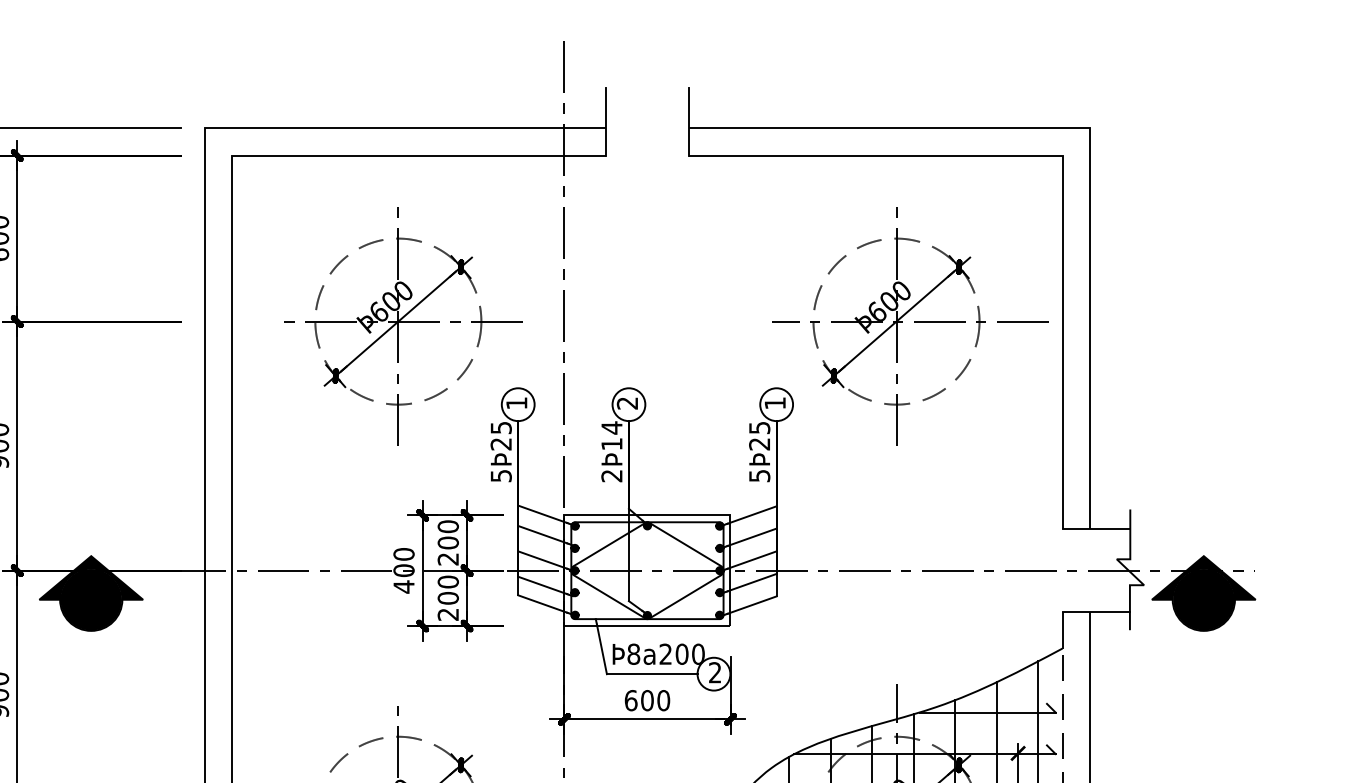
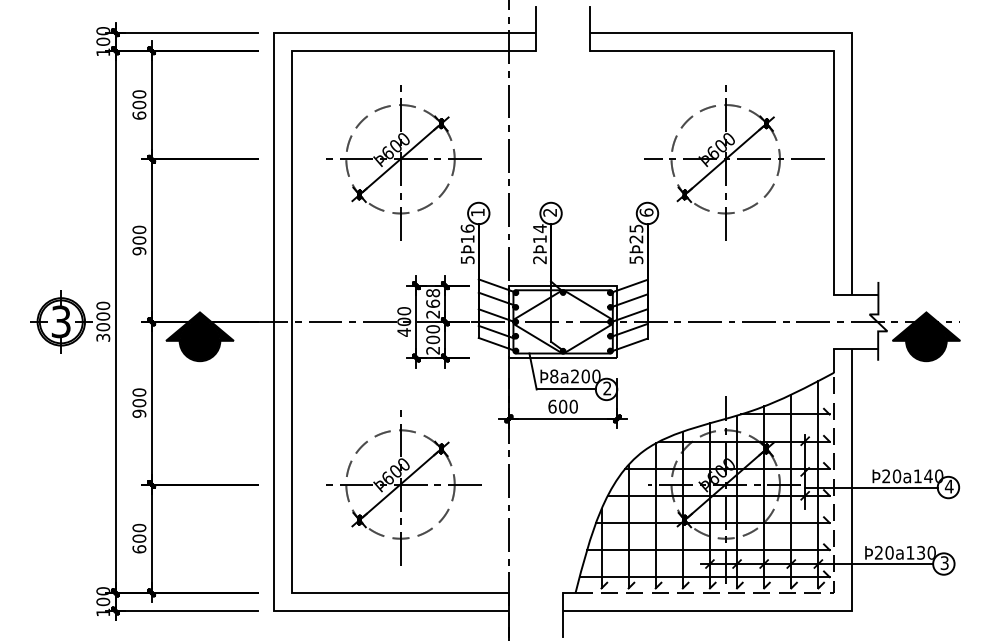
text: (775, 403) -> (646, 212), 1 -> 6
text: (500, 435) -> (467, 233), 5Þ25 -> 5Þ16
text: (447, 534) -> (432, 298), 200 -> 268

